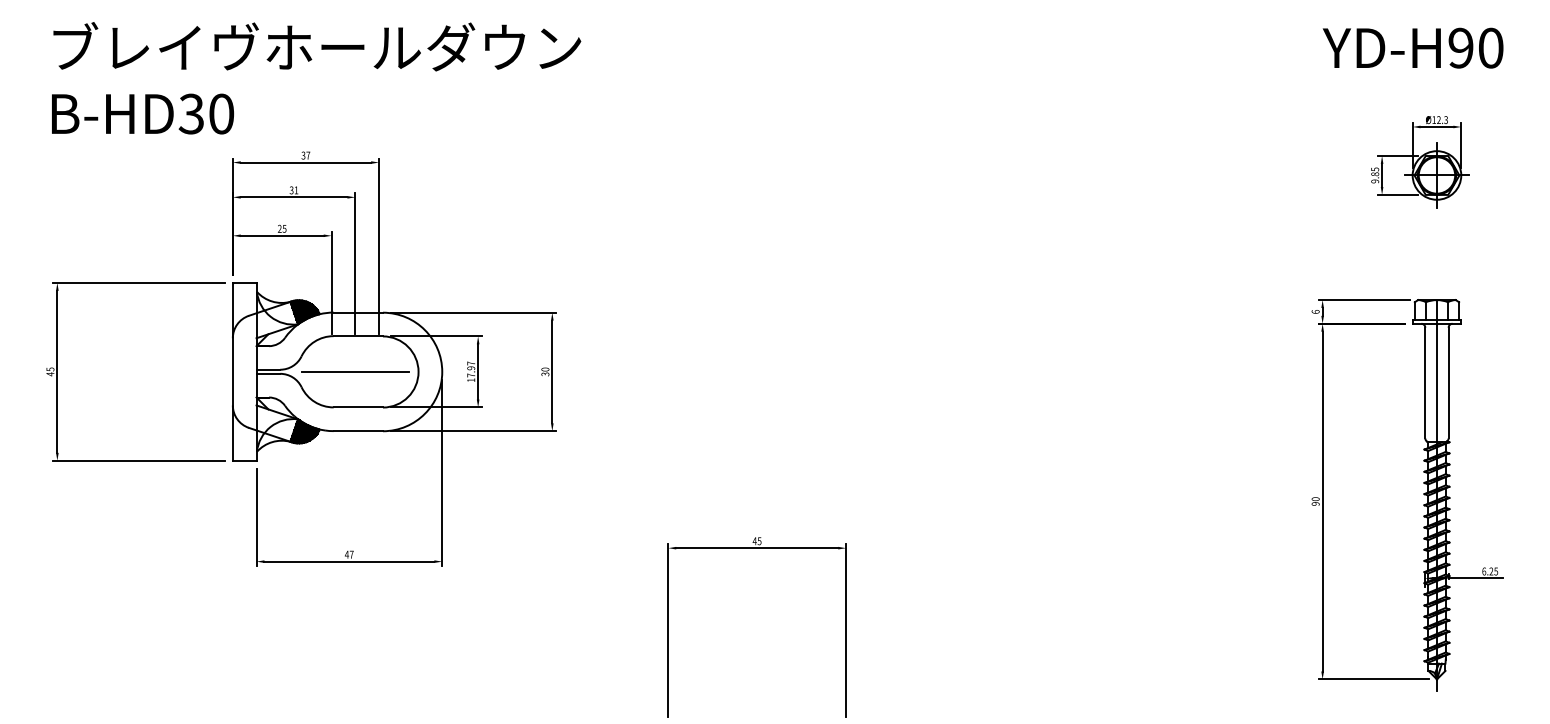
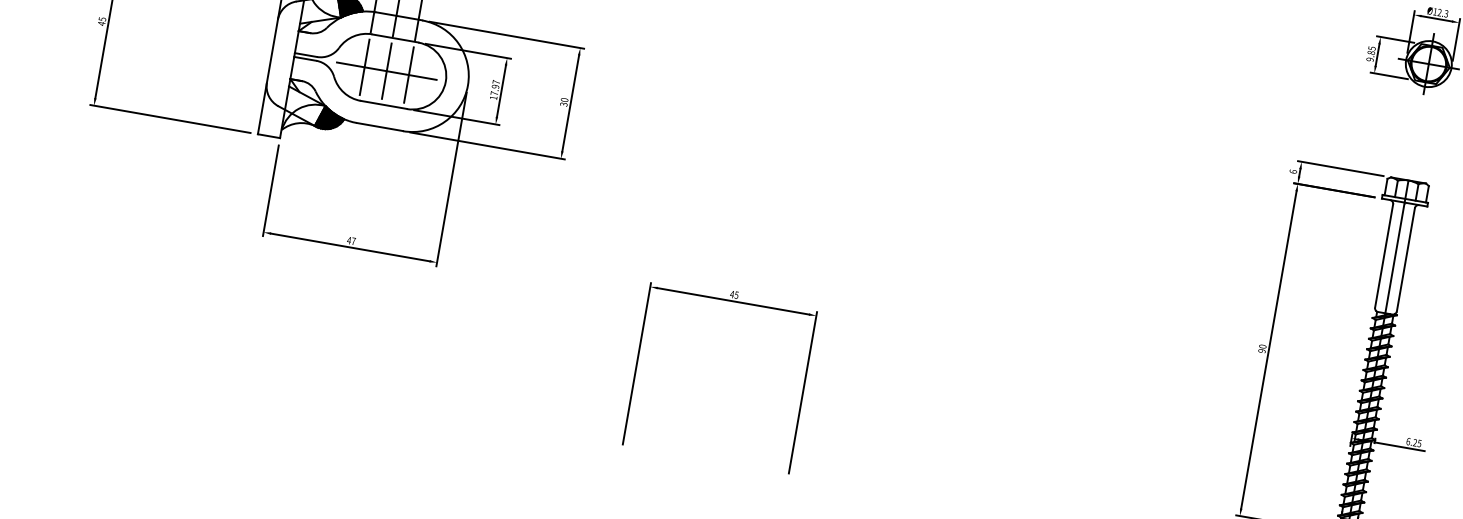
line: (331, 371) -> (364, 66), added
line: (355, 371) -> (387, 70), added
line: (379, 371) -> (409, 74), added

